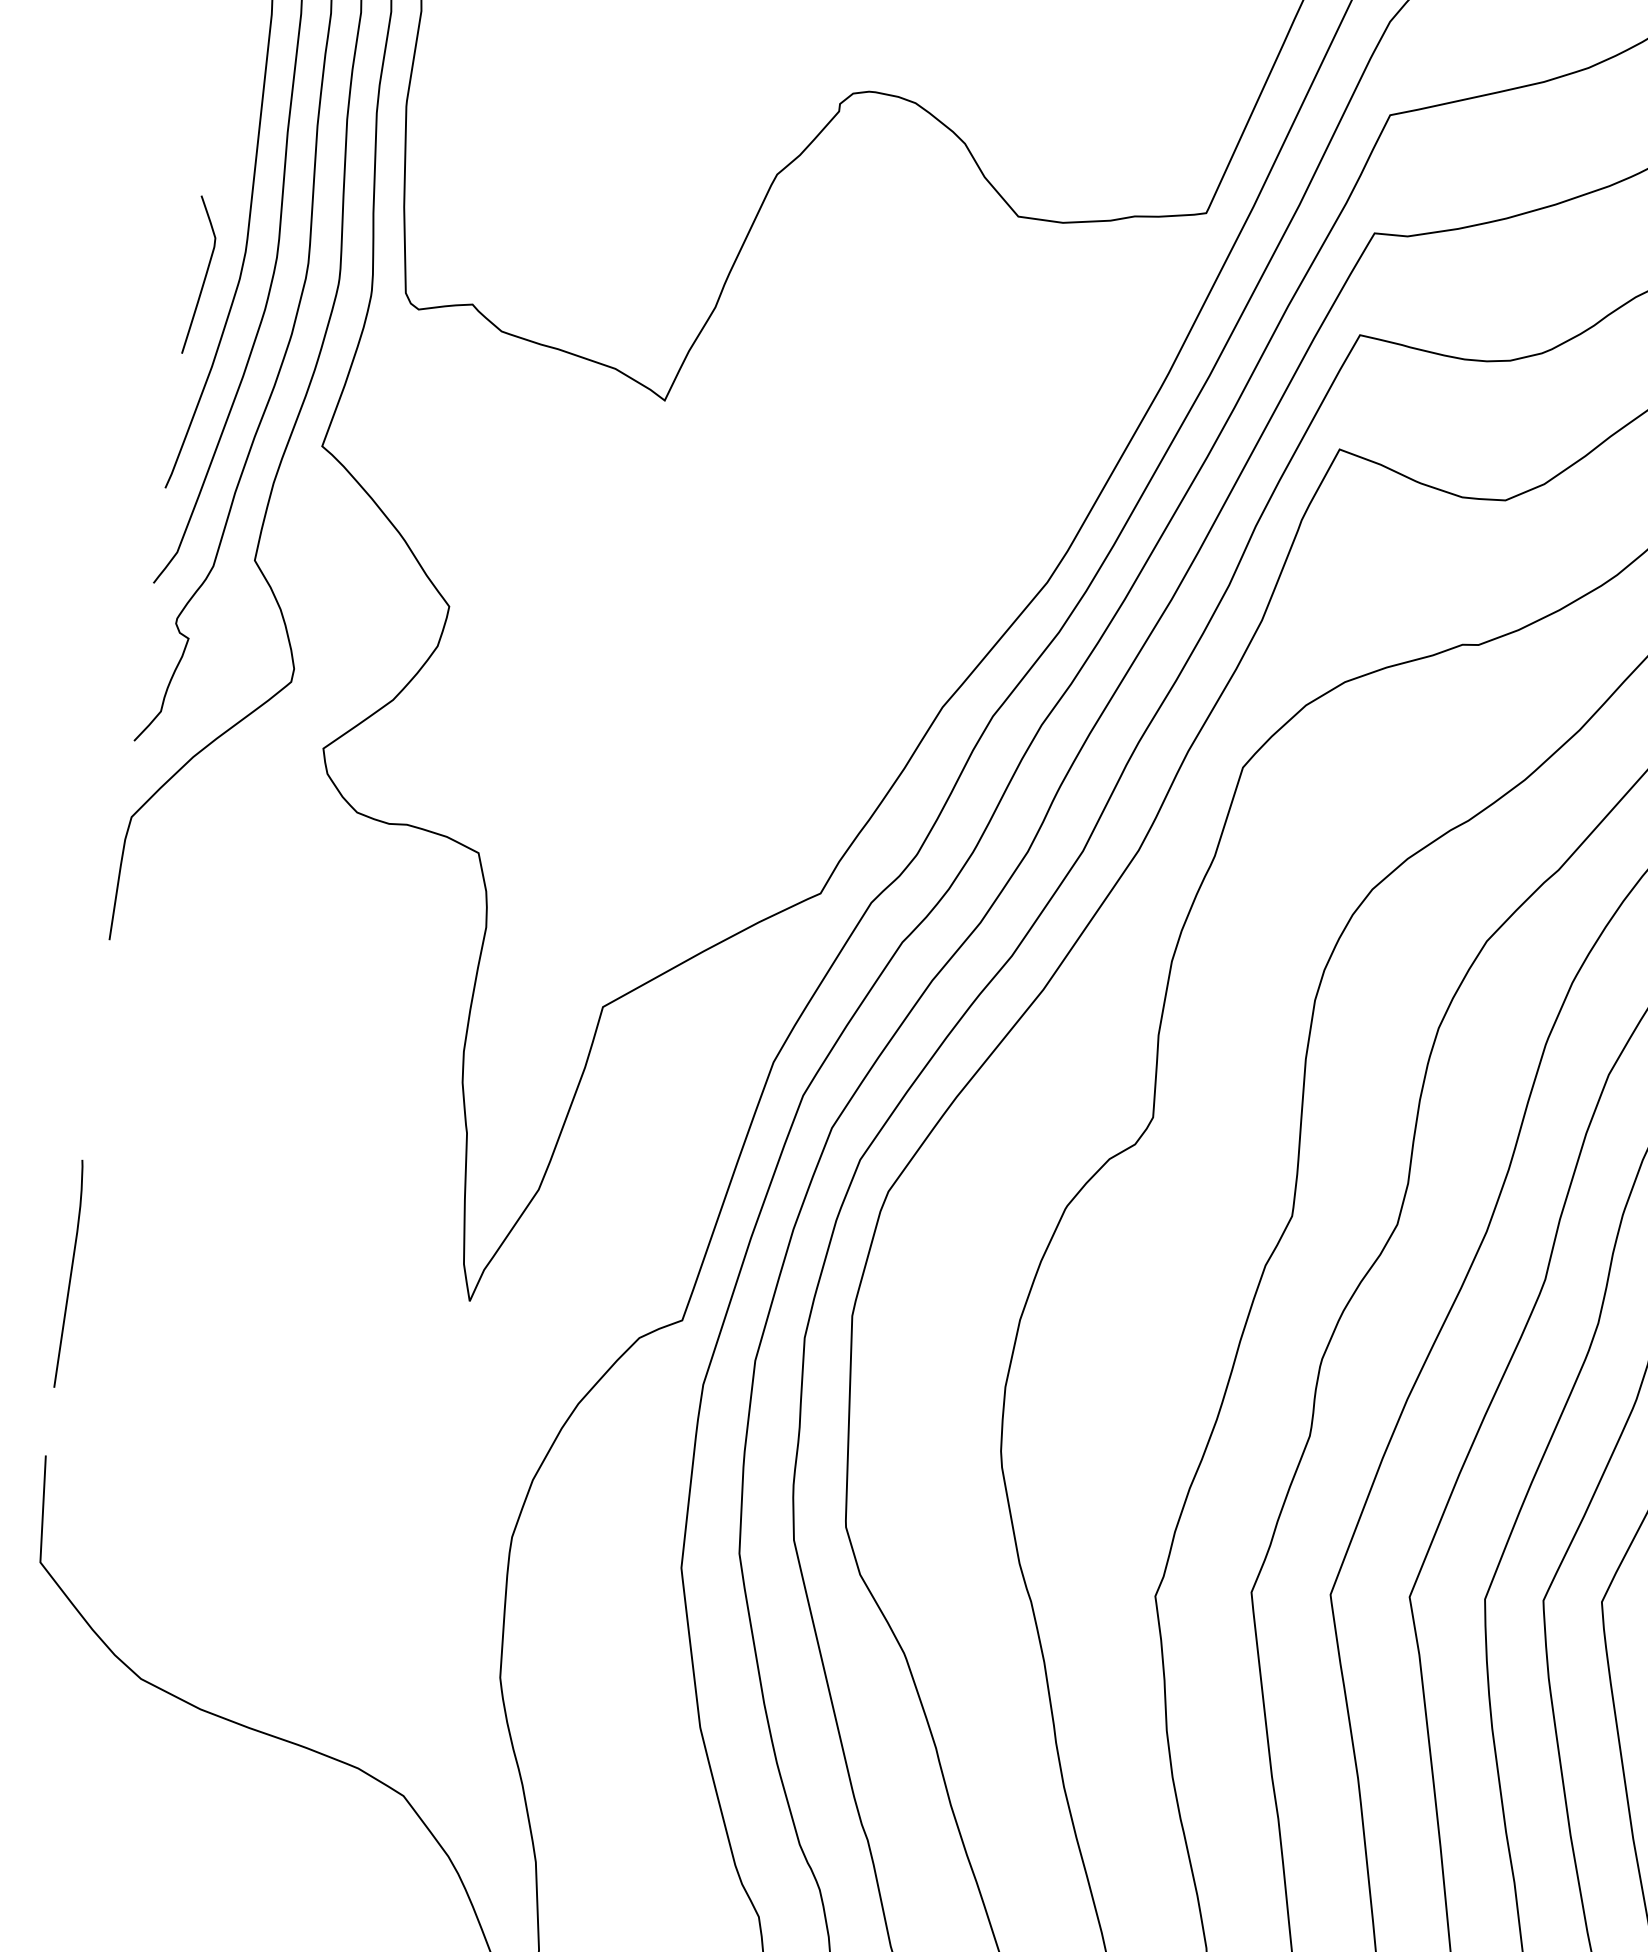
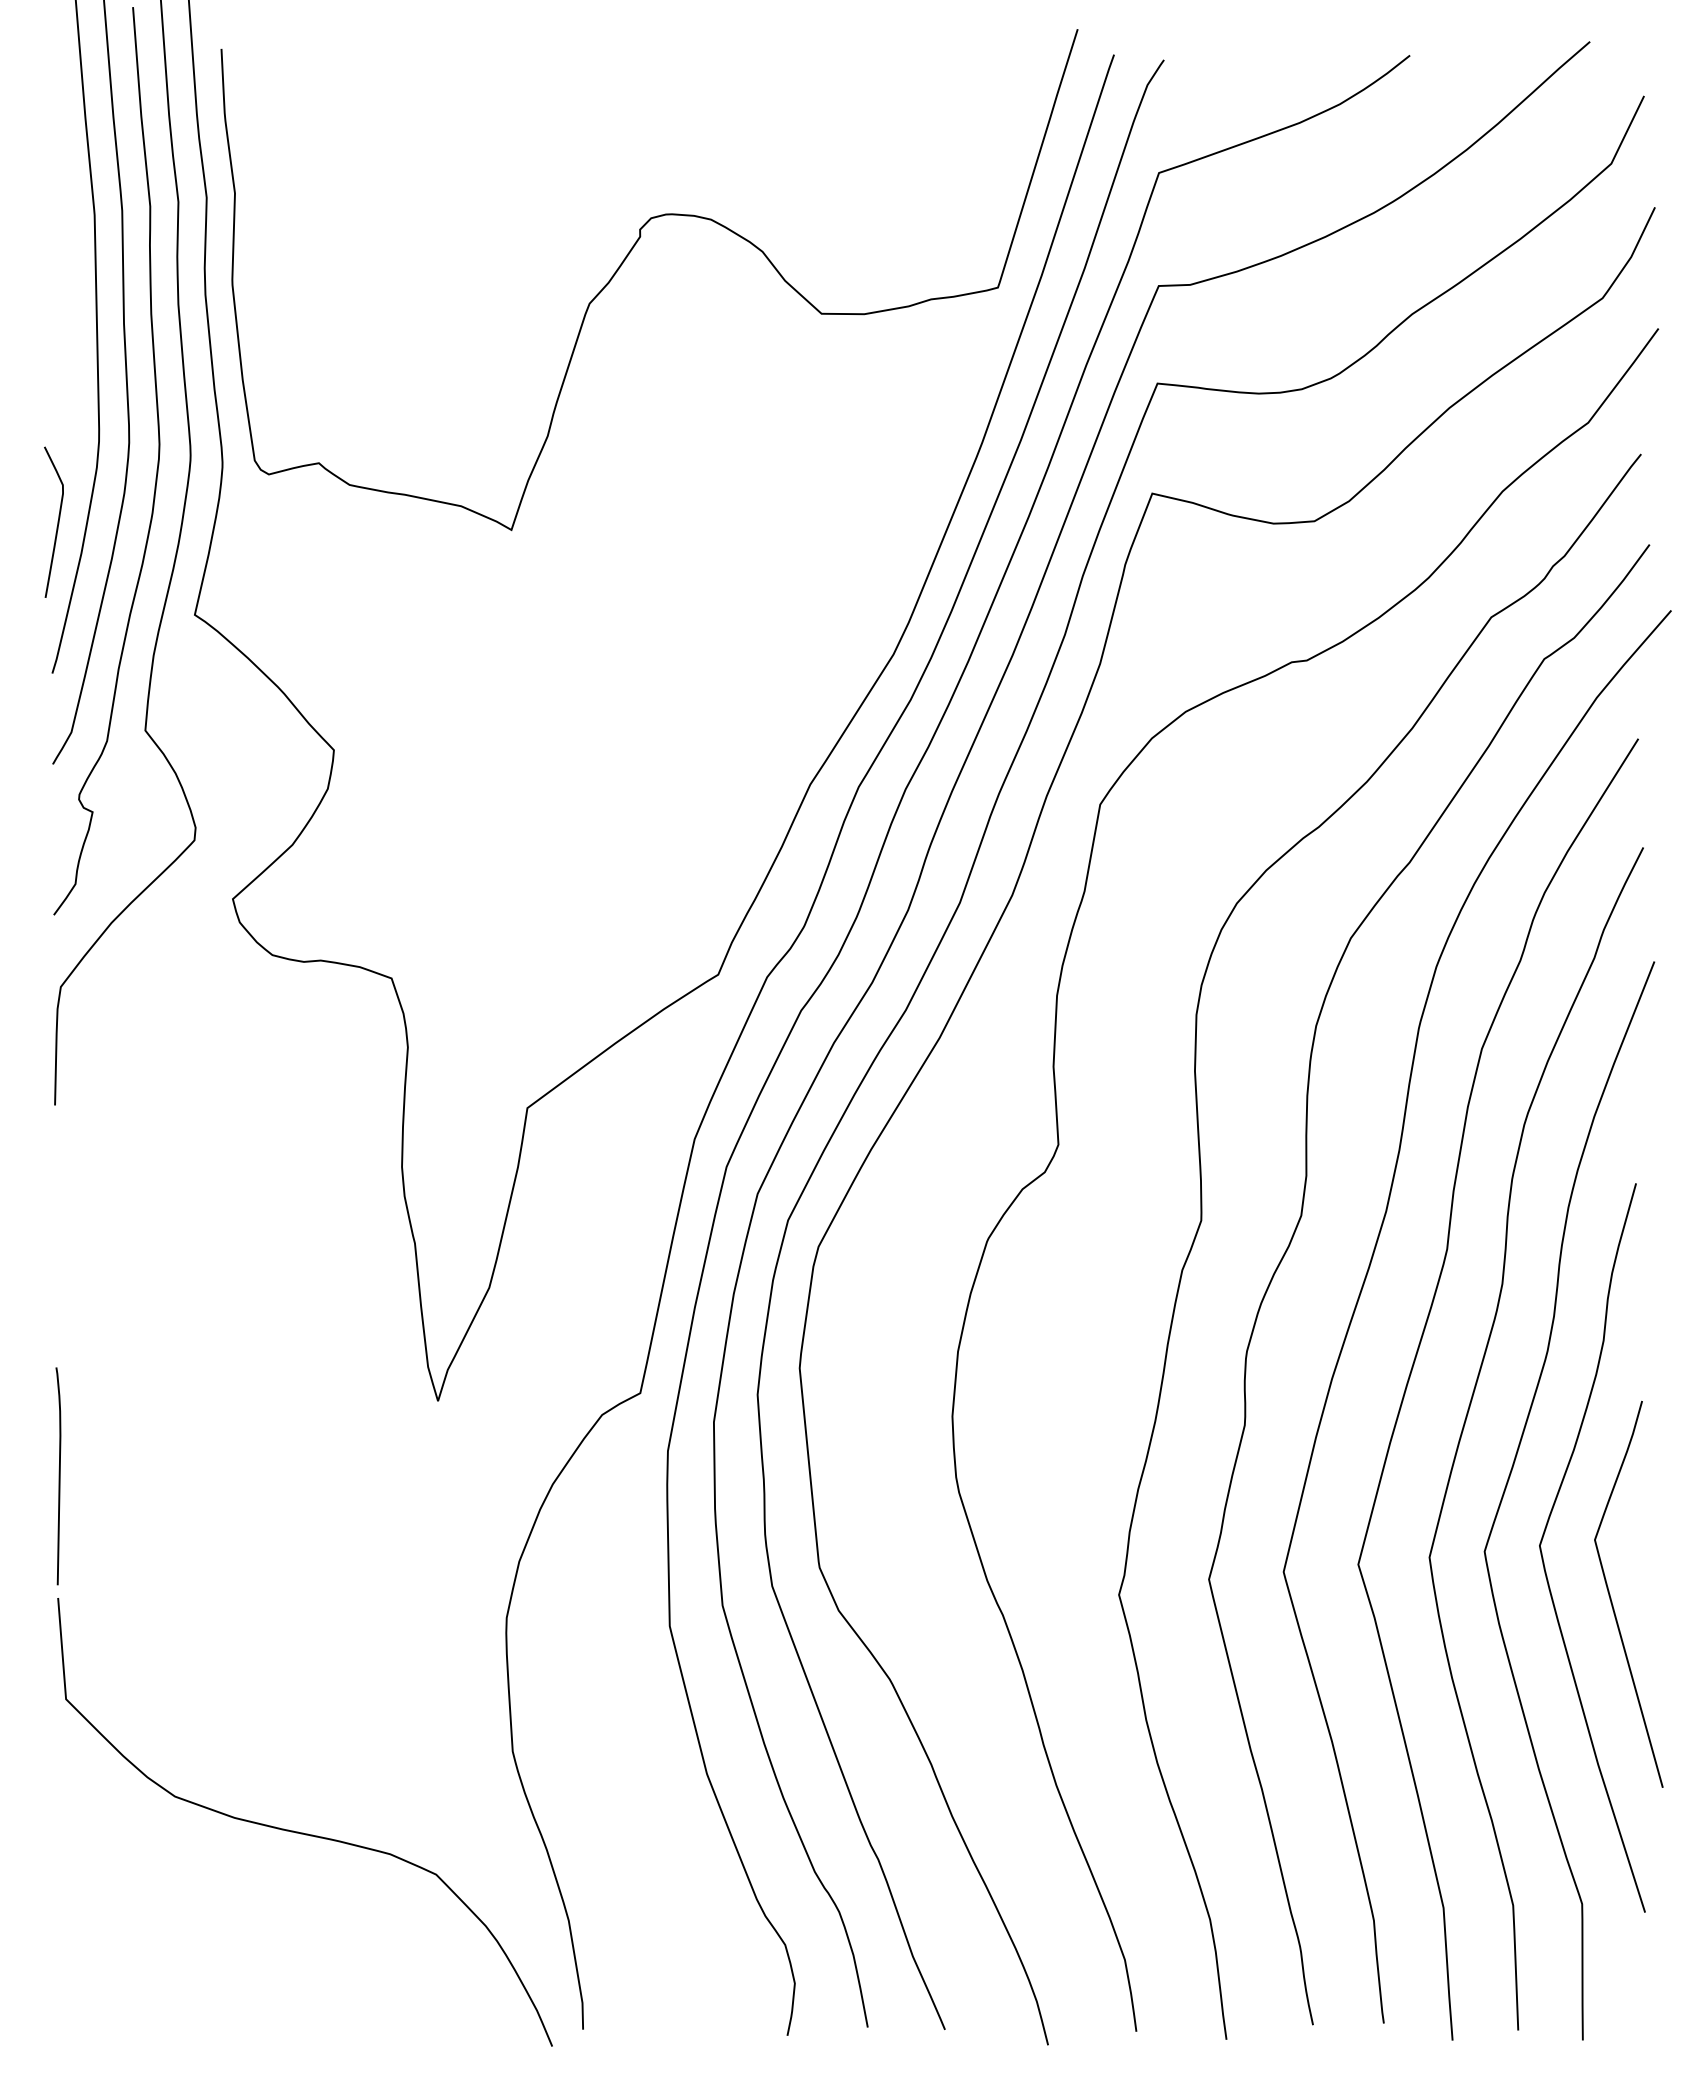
curve: (204, 275) -> (57, 521), moved
curve: (69, 1274) -> (58, 1476), moved

